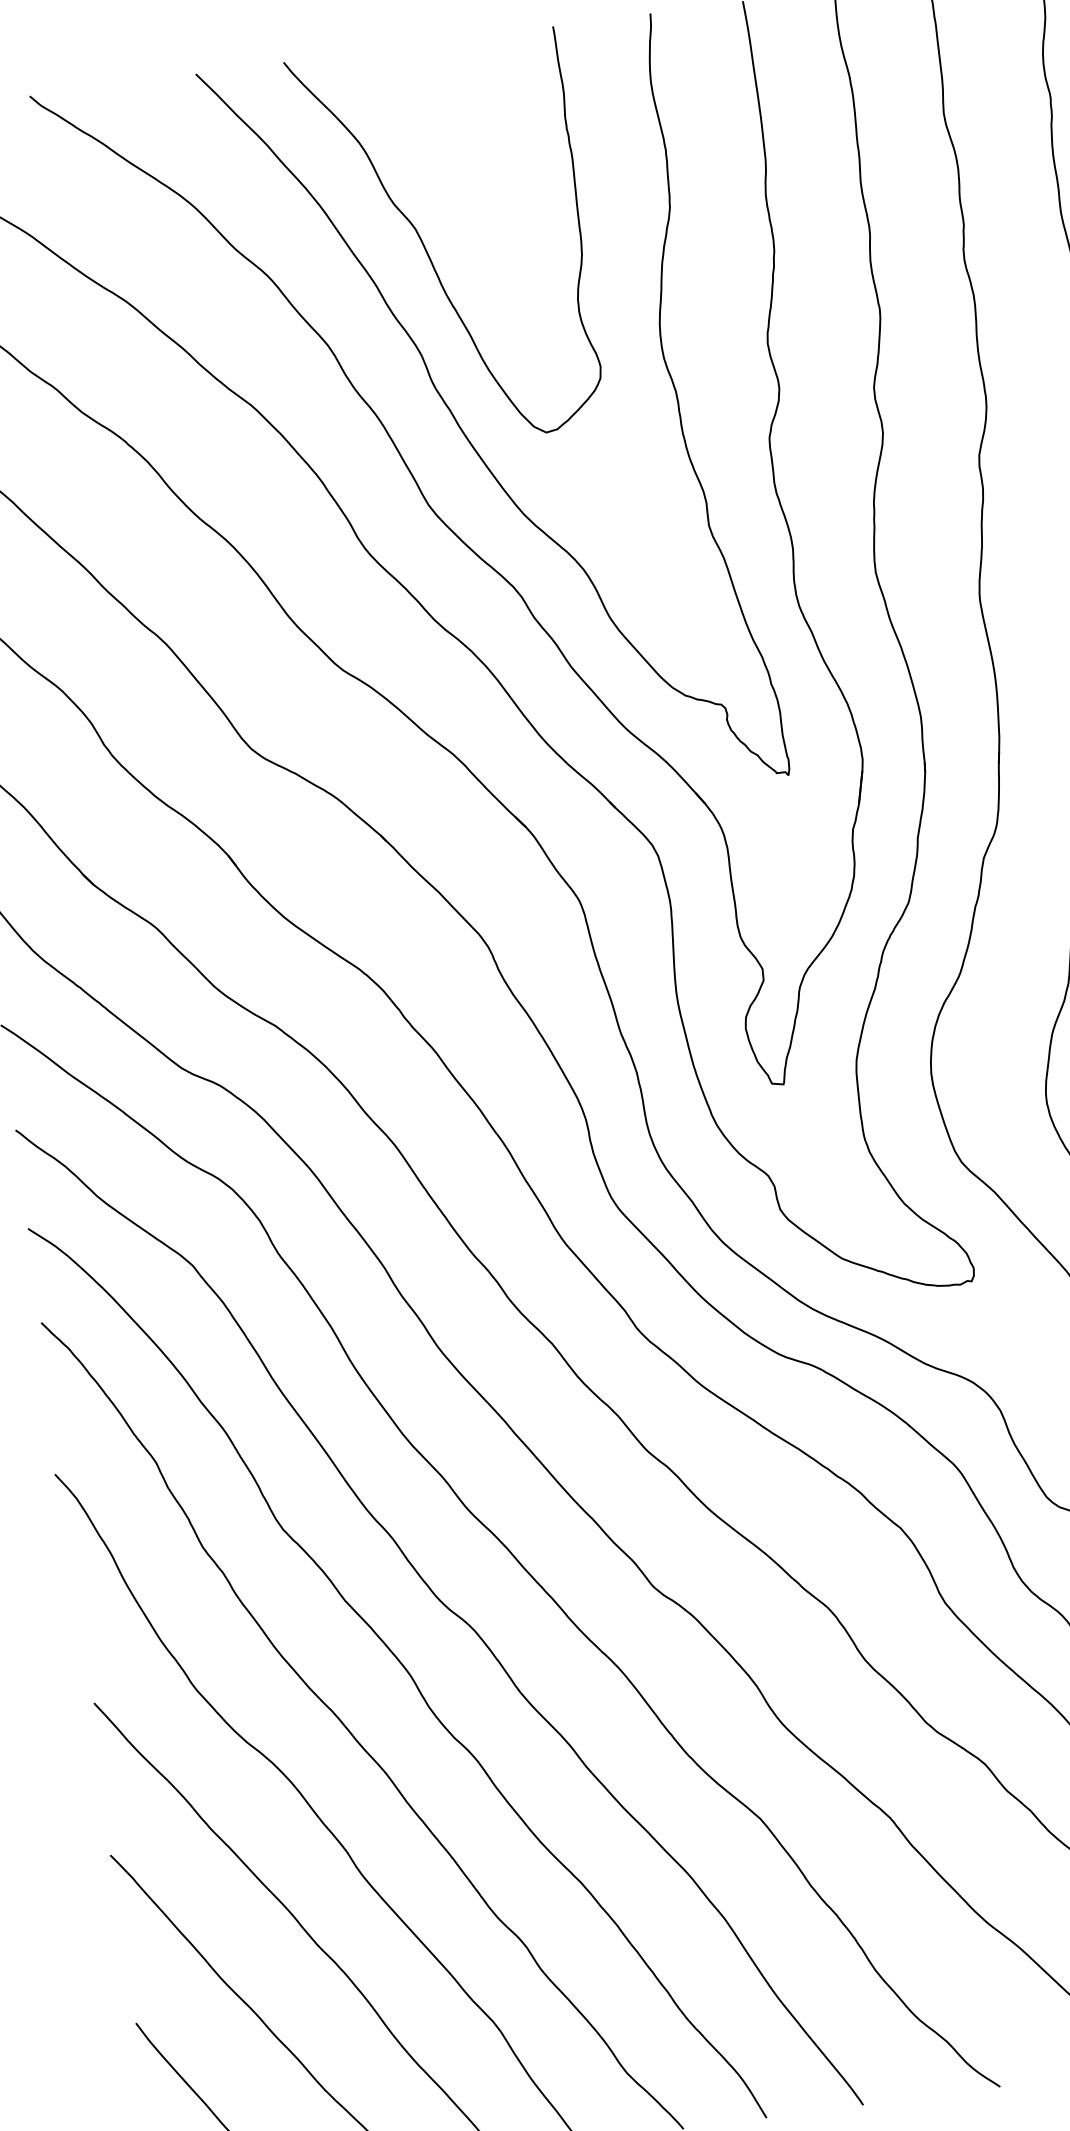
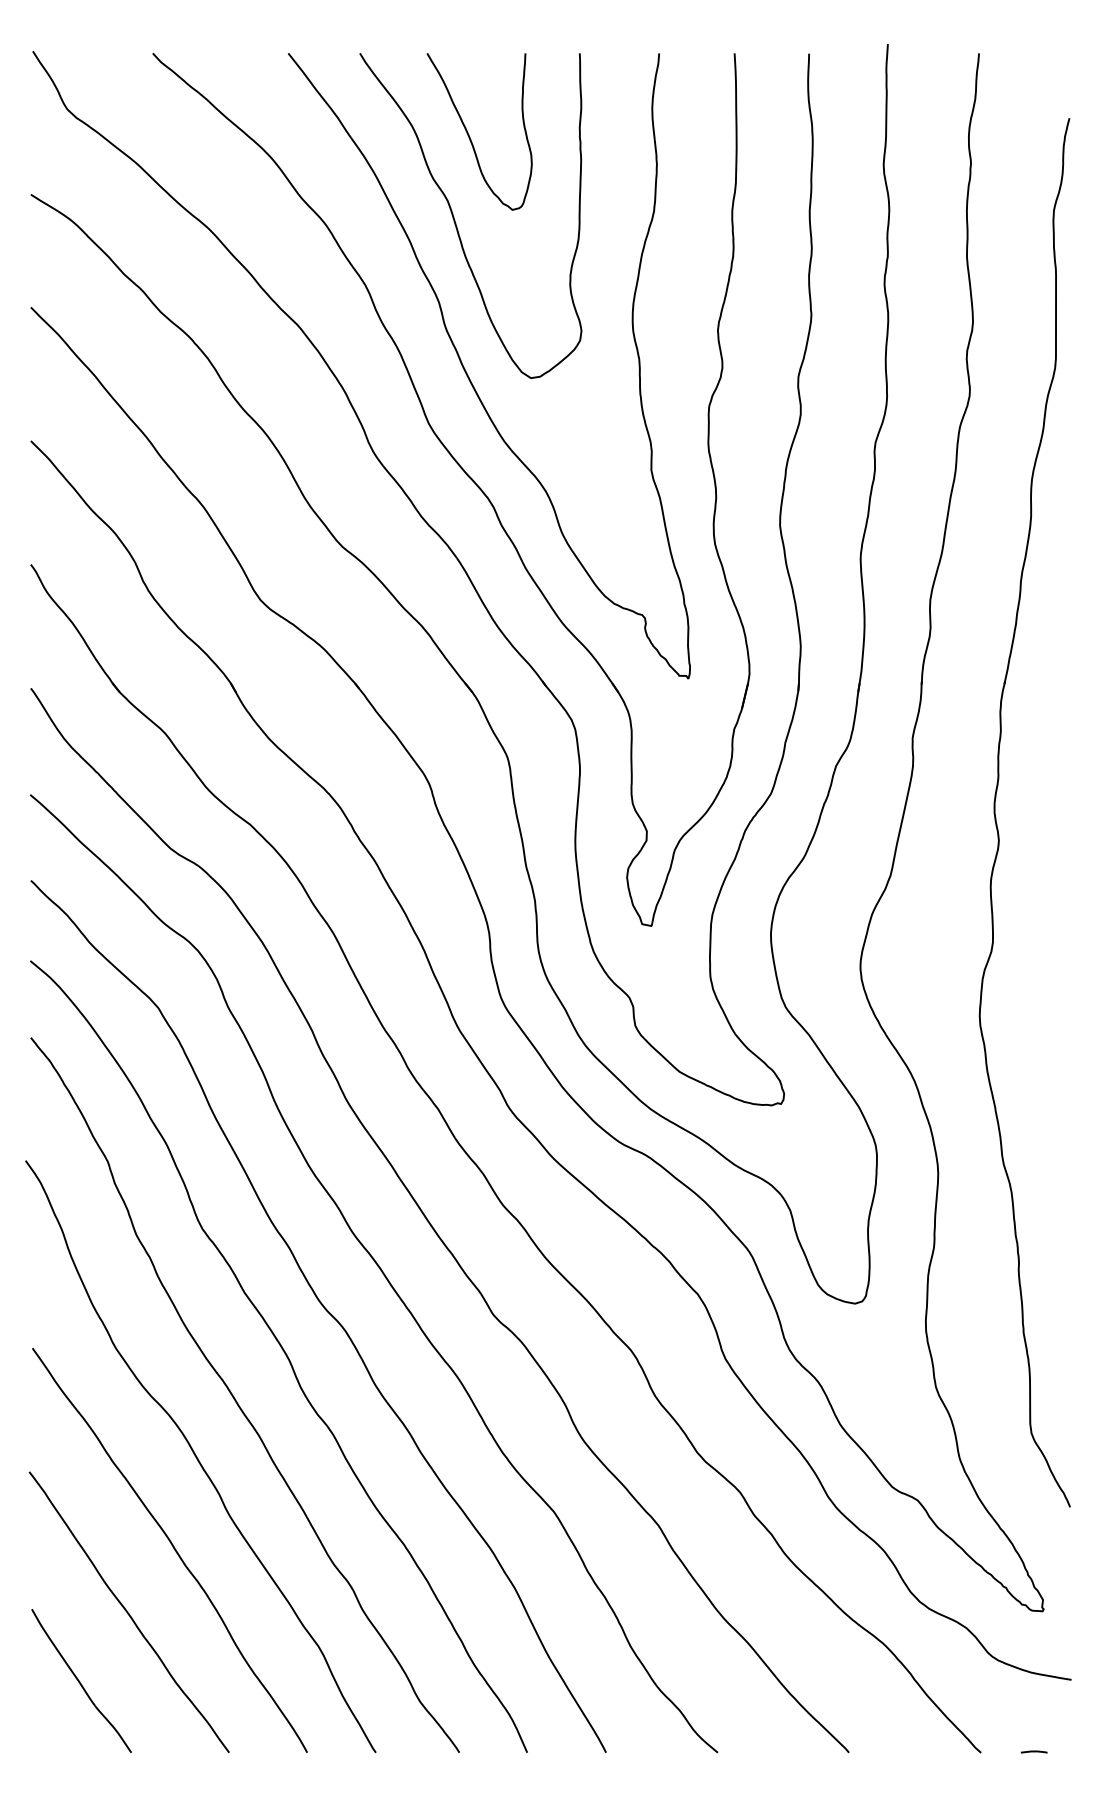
curve: (431, 143) -> (469, 134), added

